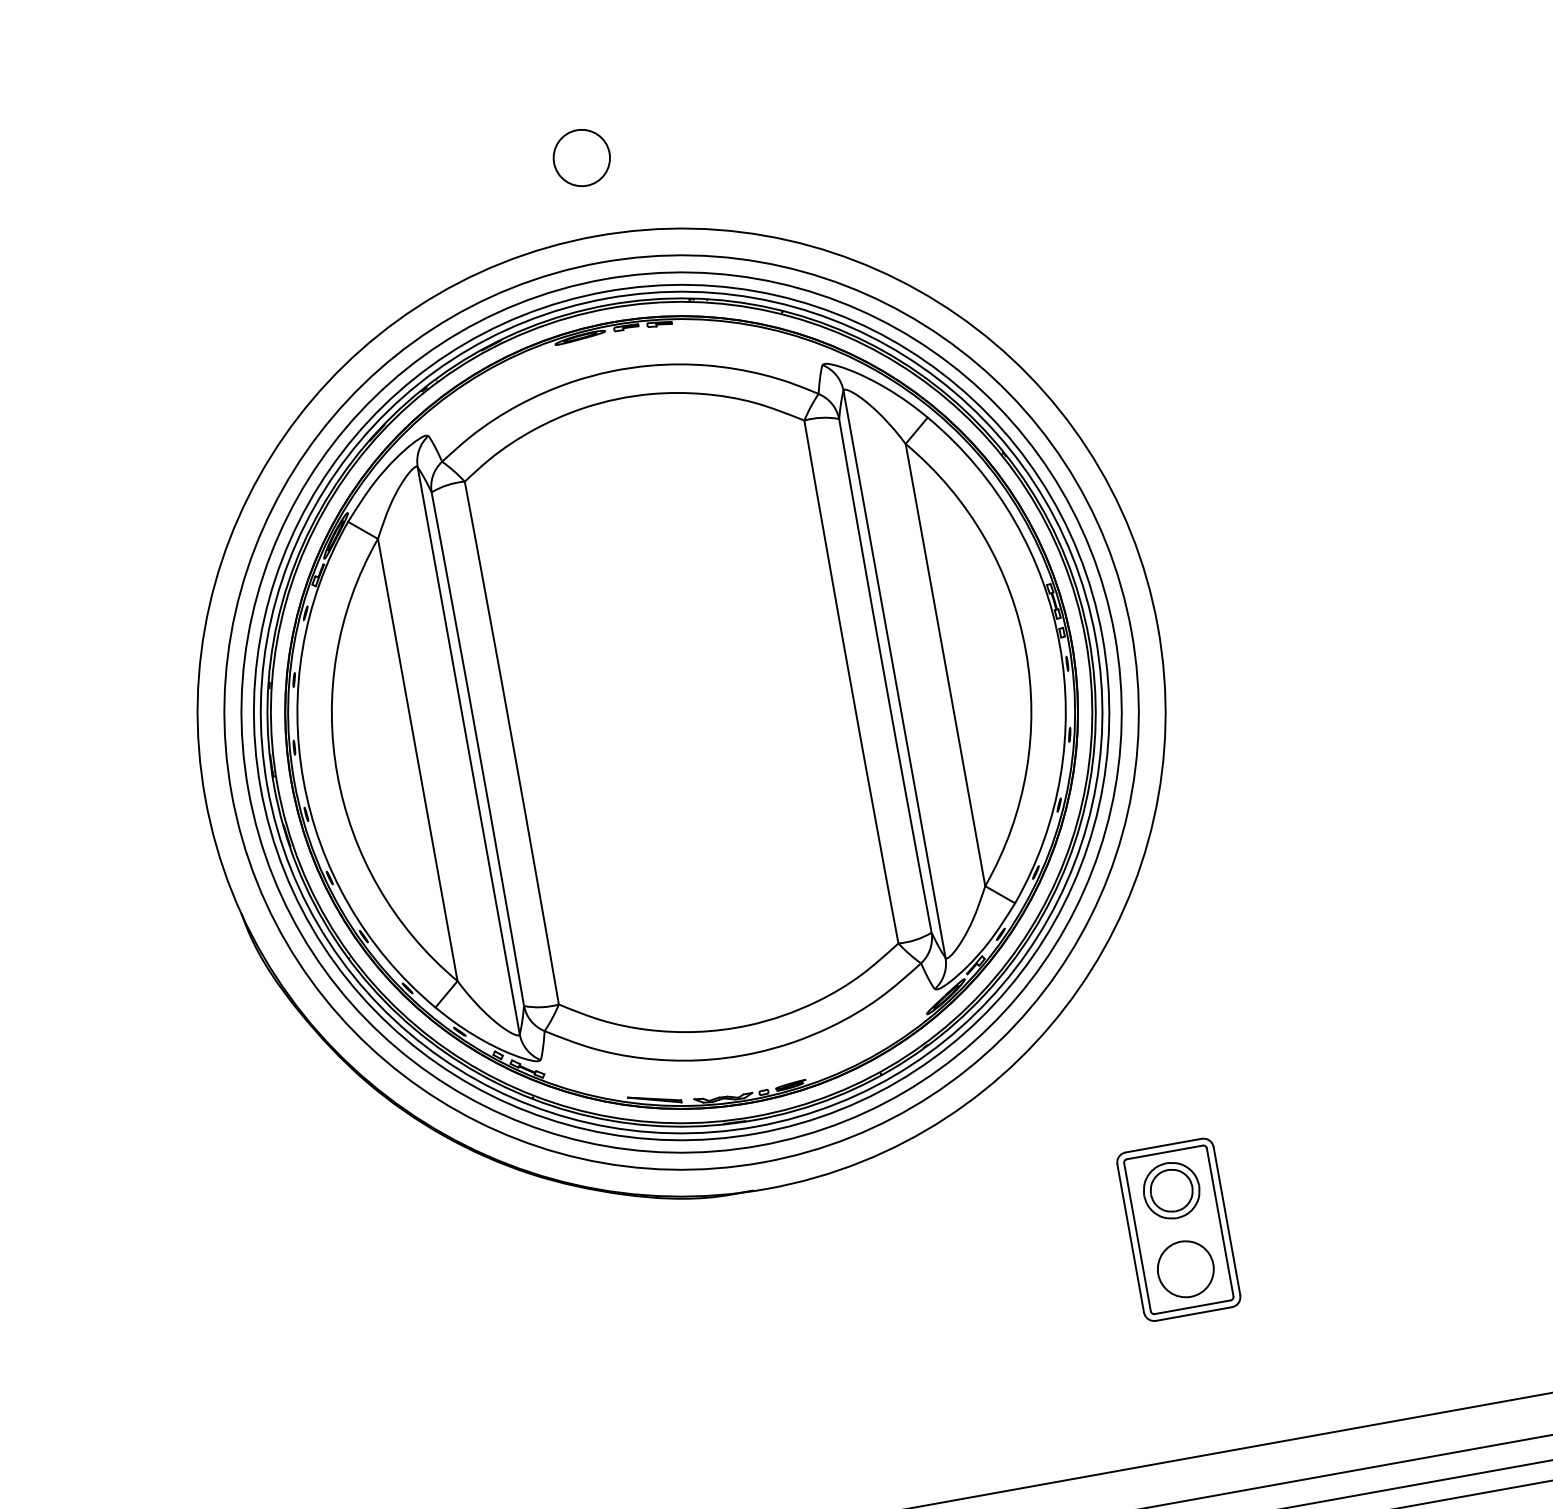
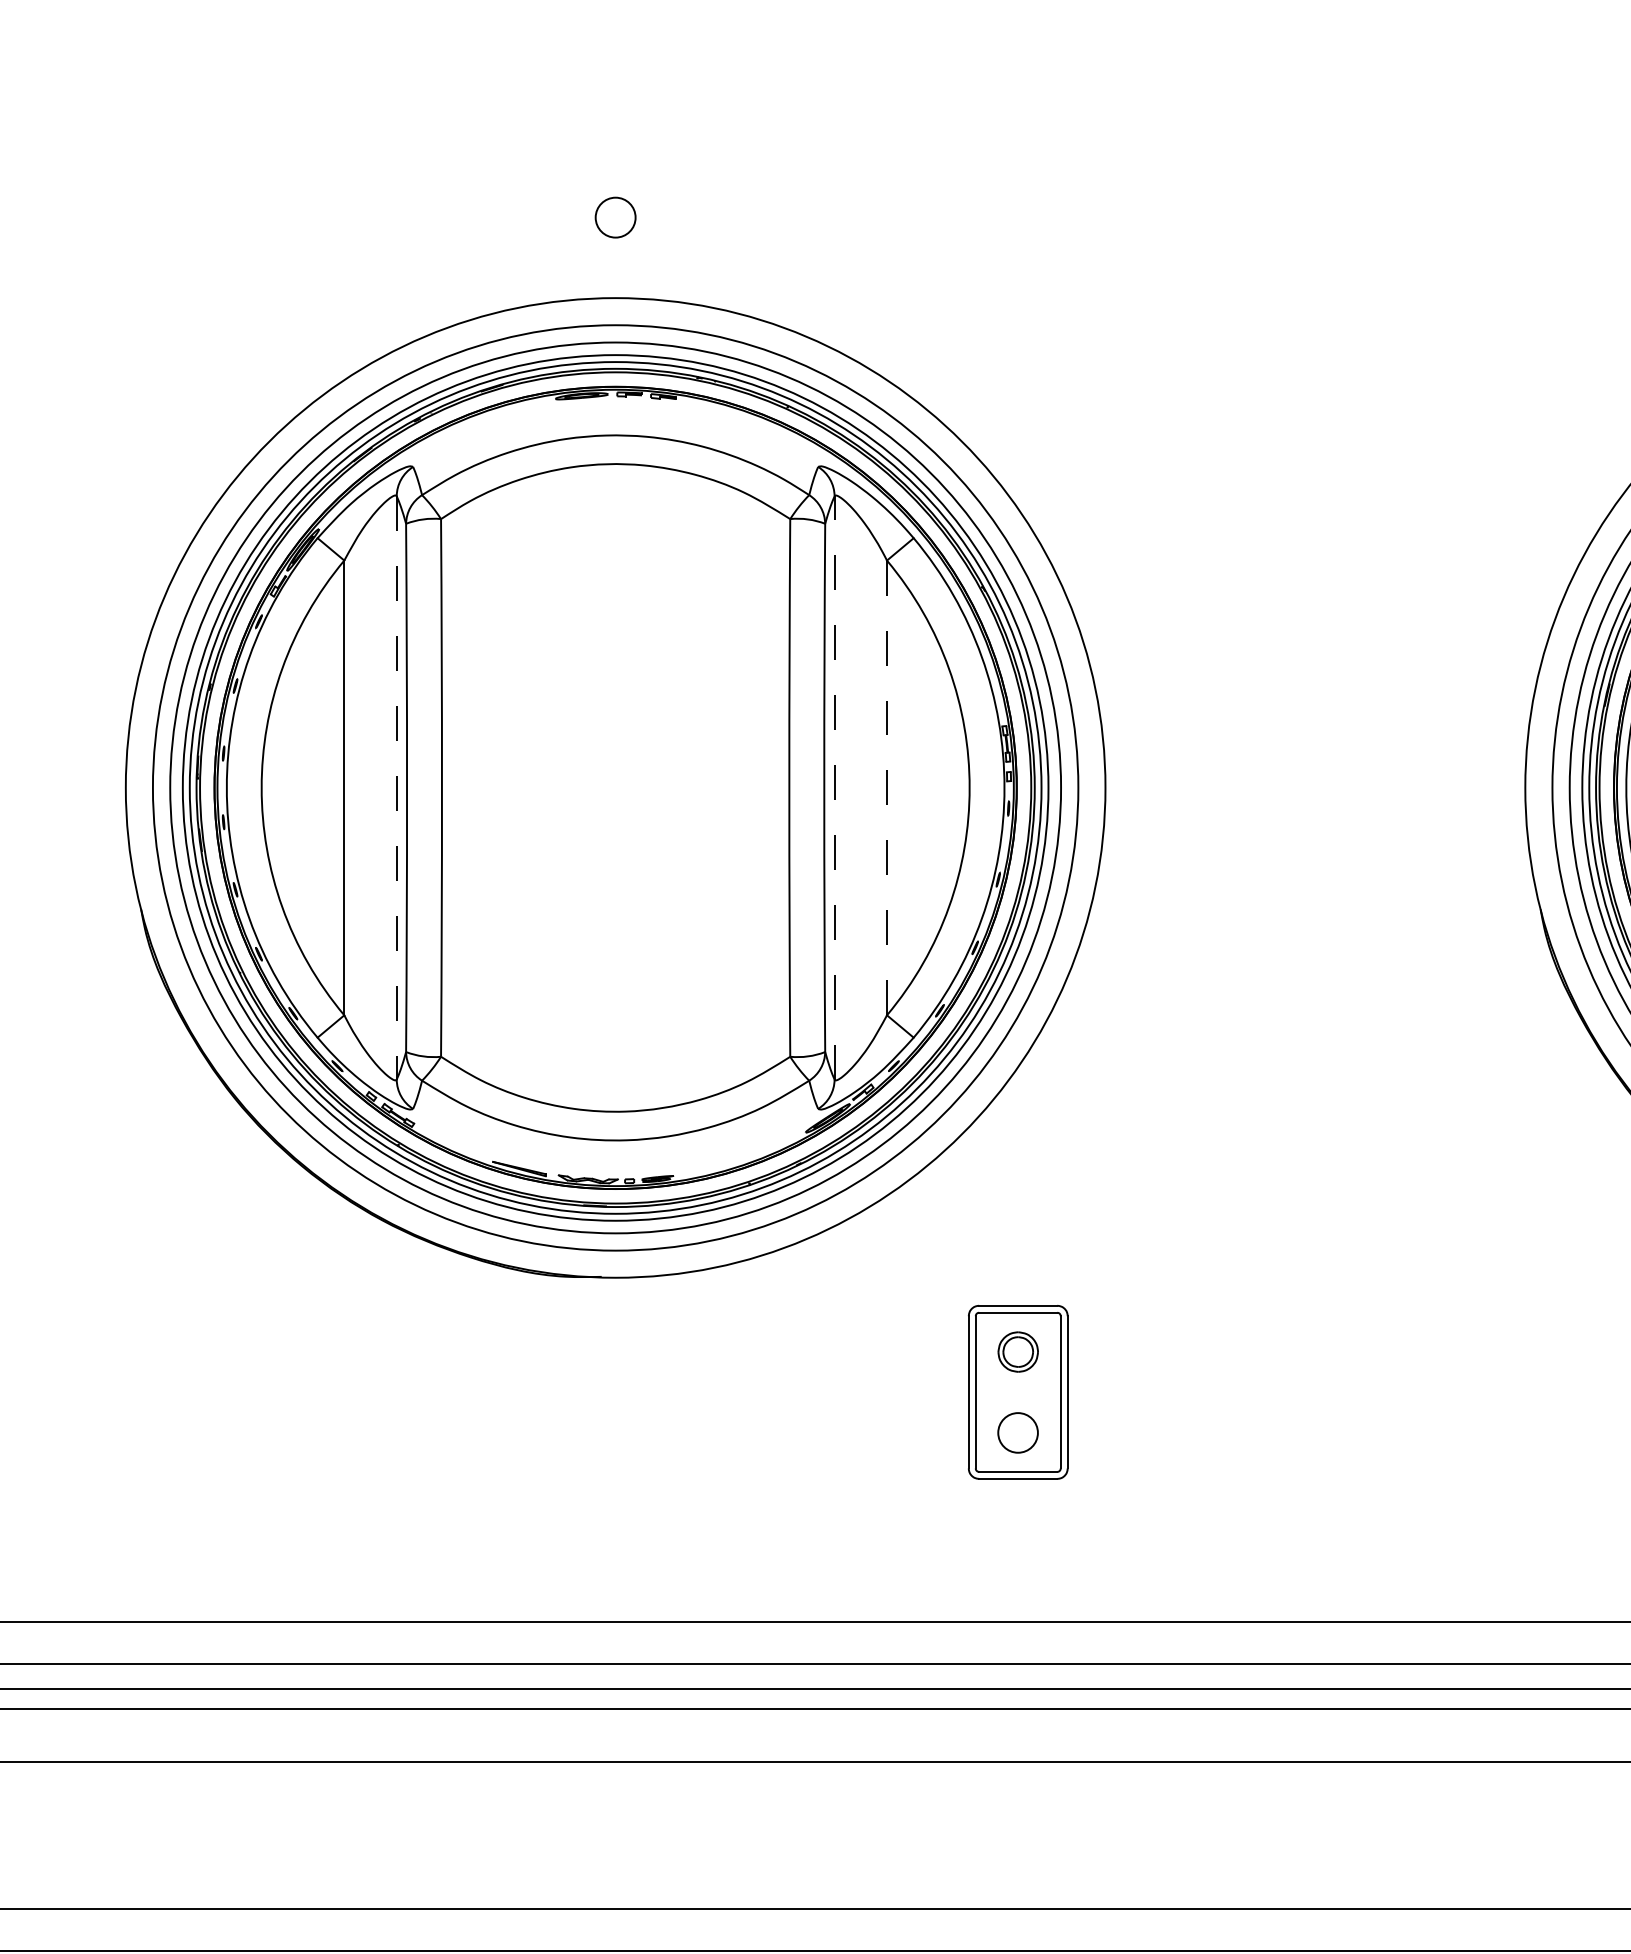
circle: (581, 157) -> (615, 217), size x0.7
line: (946, 665) -> (887, 788), solid -> dashed
line: (894, 673) -> (834, 787), solid -> dashed
line: (468, 750) -> (396, 787), solid -> dashed
part: (1171, 1190) -> (1018, 1351), size x0.7
circle: (1185, 1269) -> (1017, 1432), size x0.7

